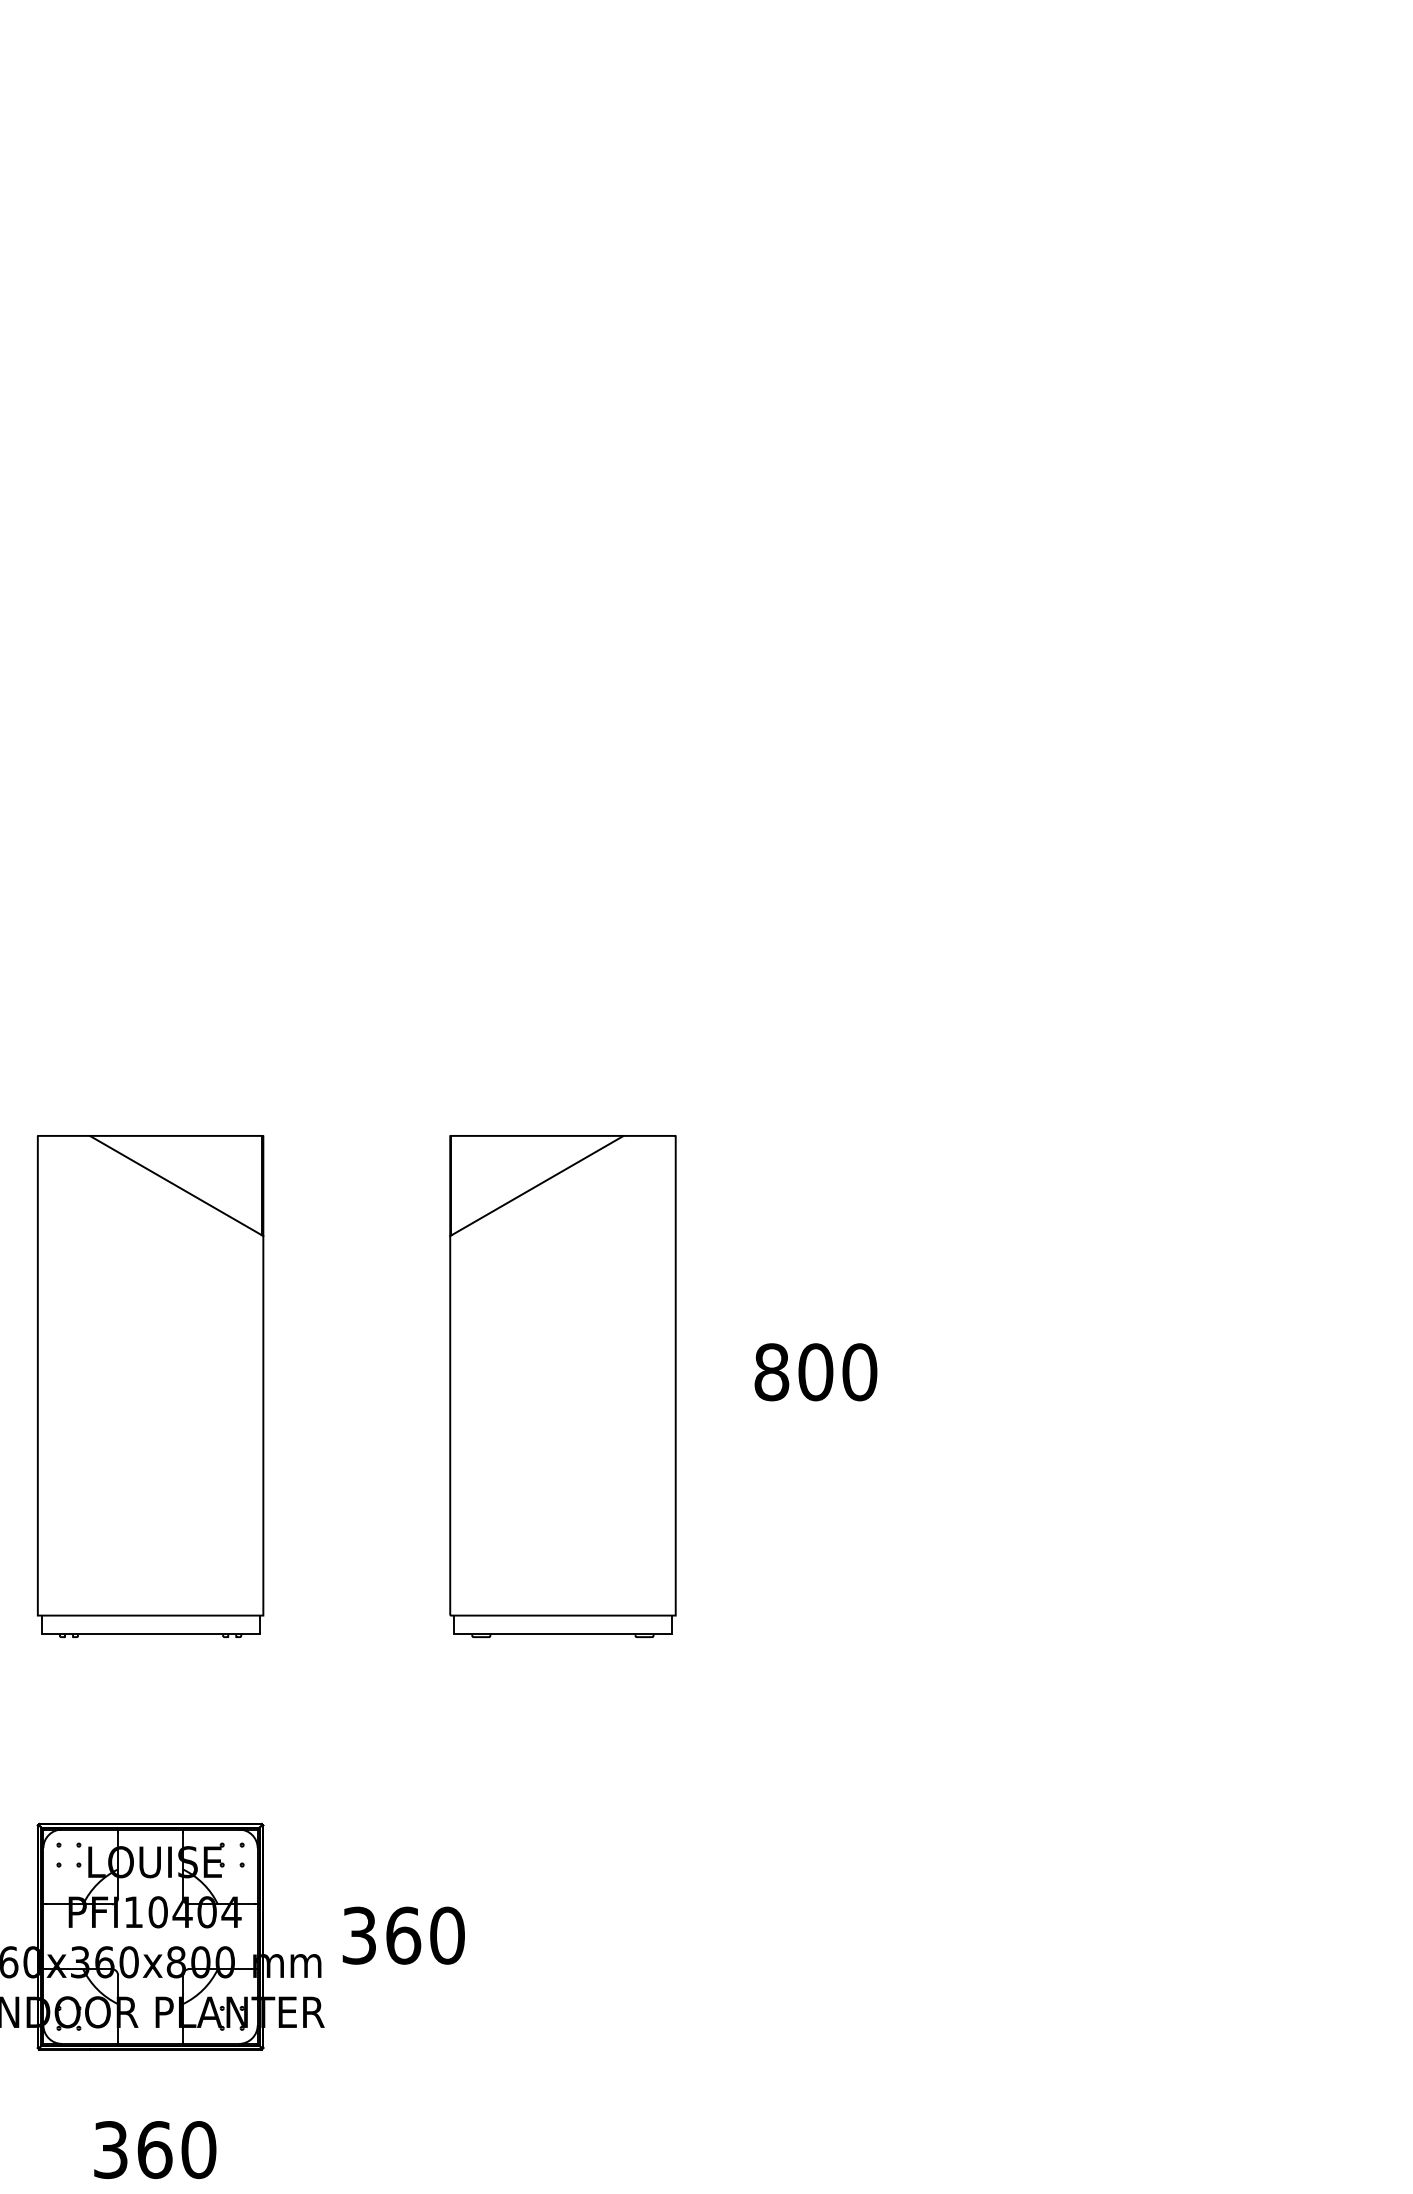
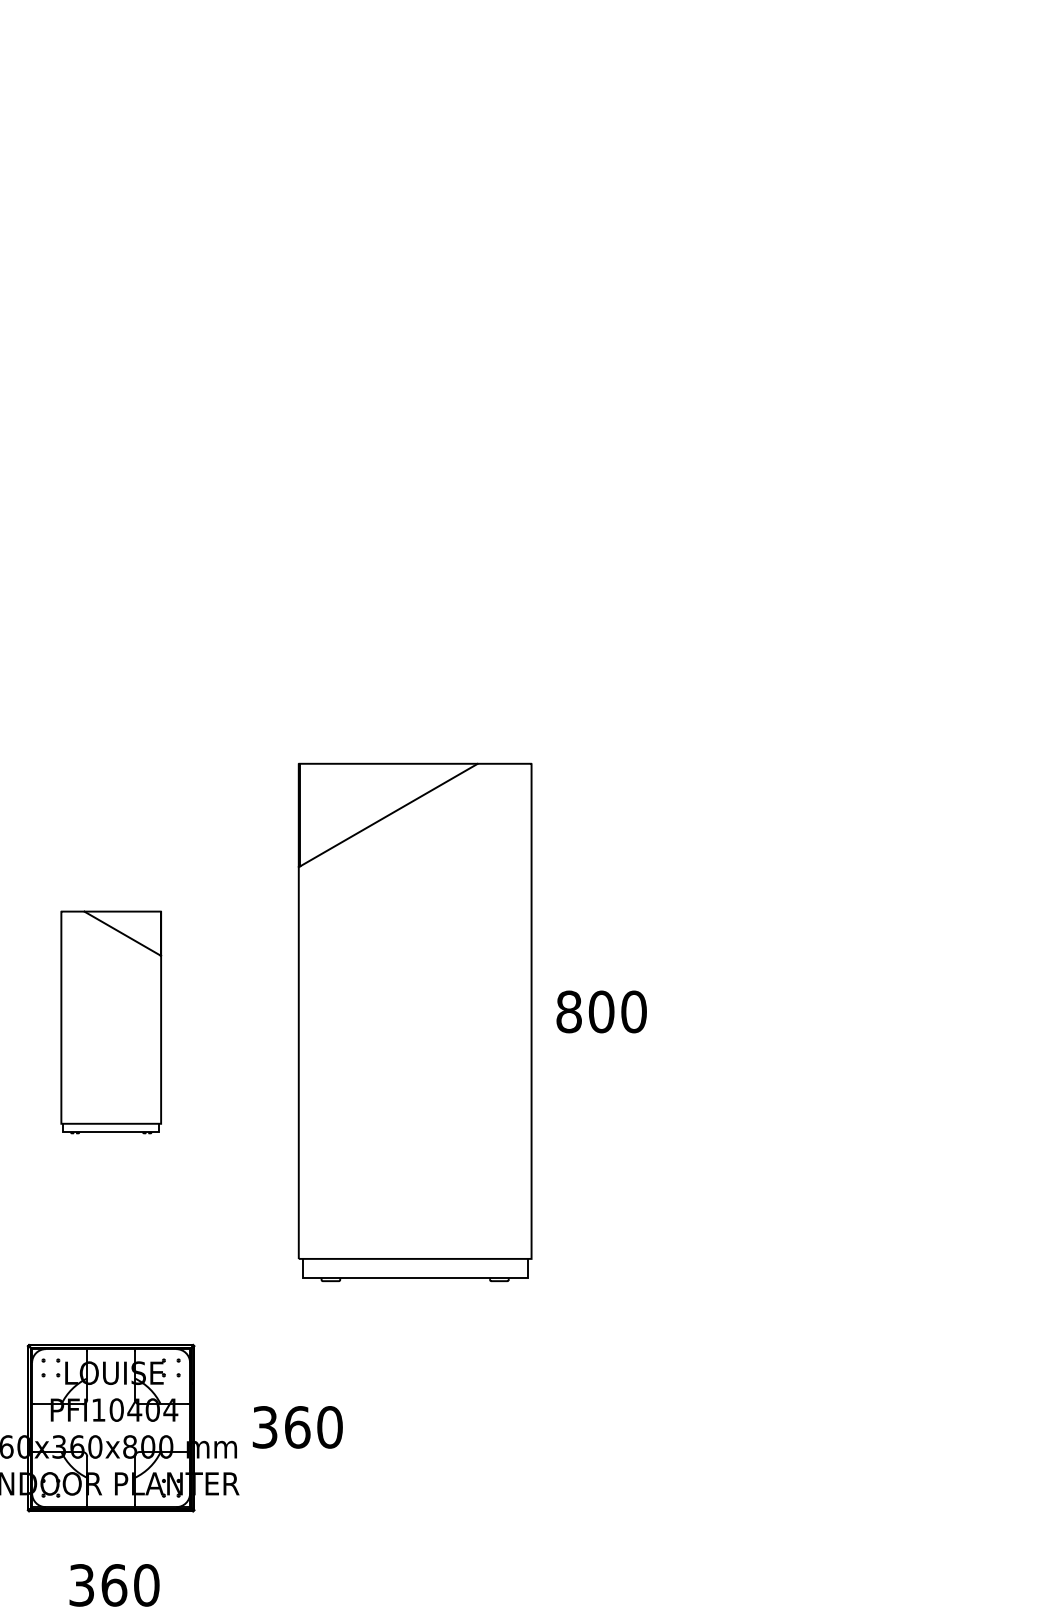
part: (150, 1386) -> (111, 1022), size x0.6
part: (562, 1386) -> (414, 1022), size x1.4

